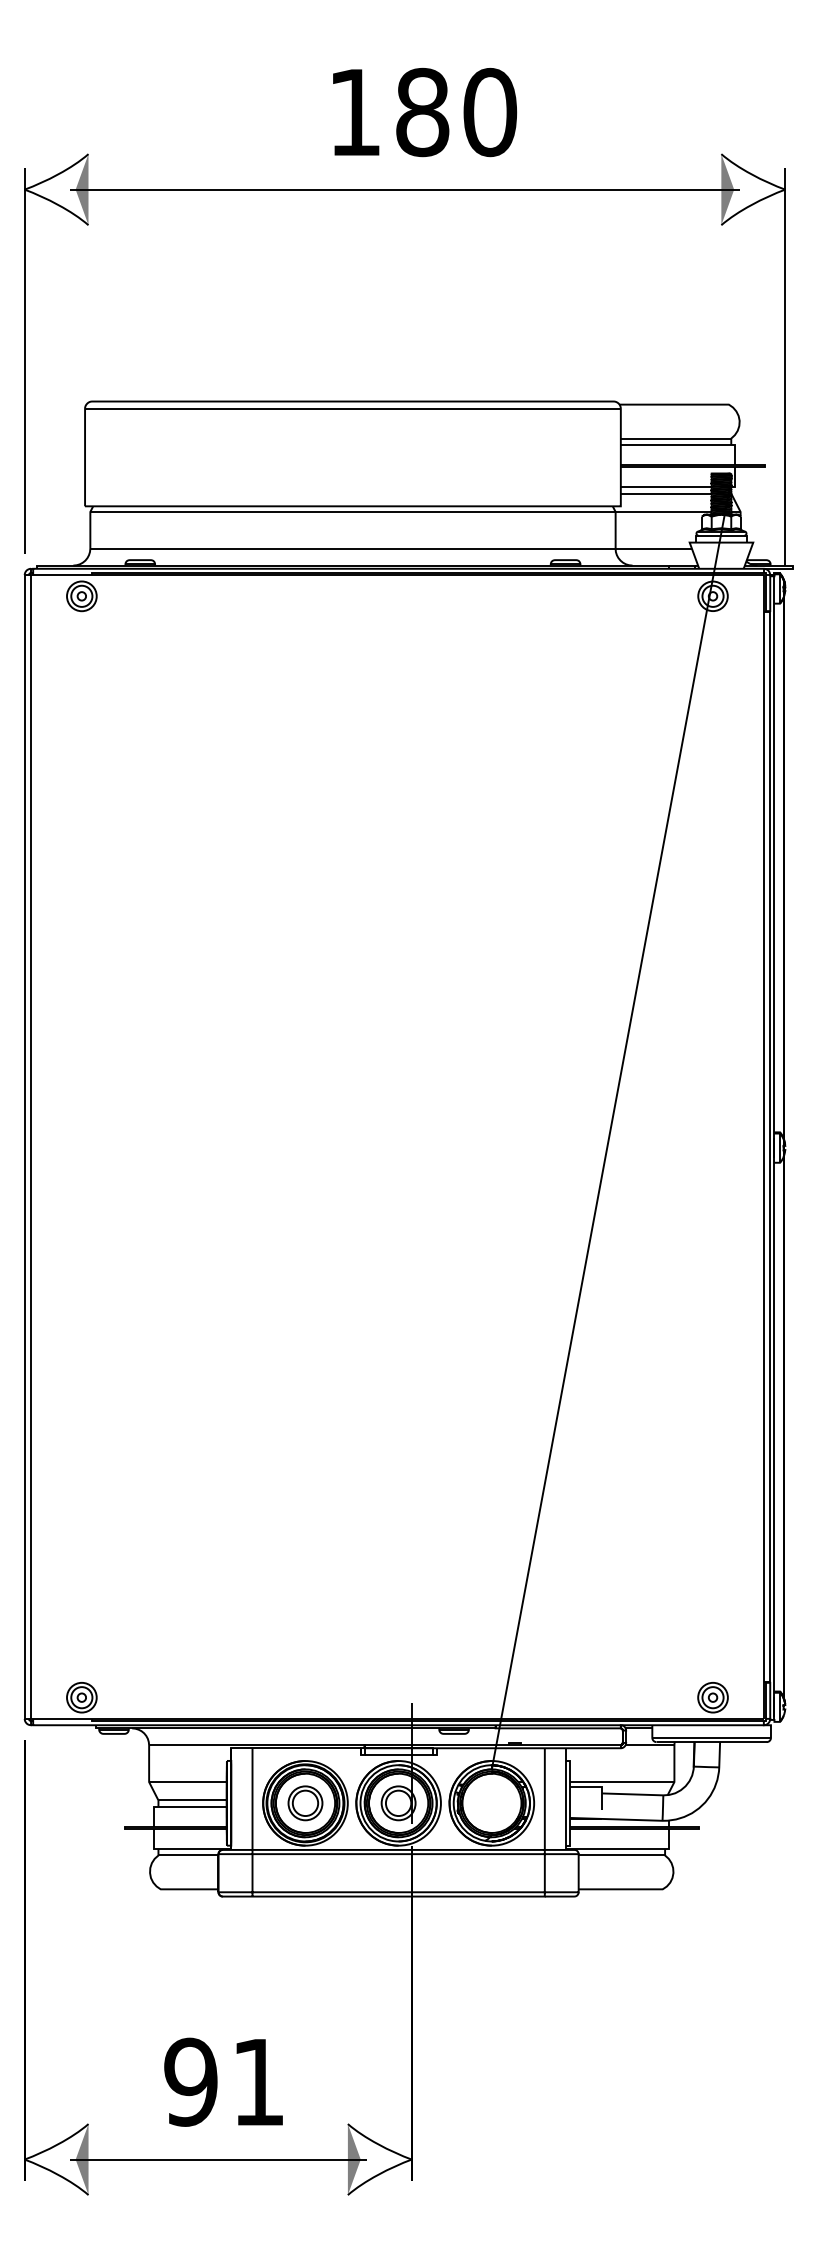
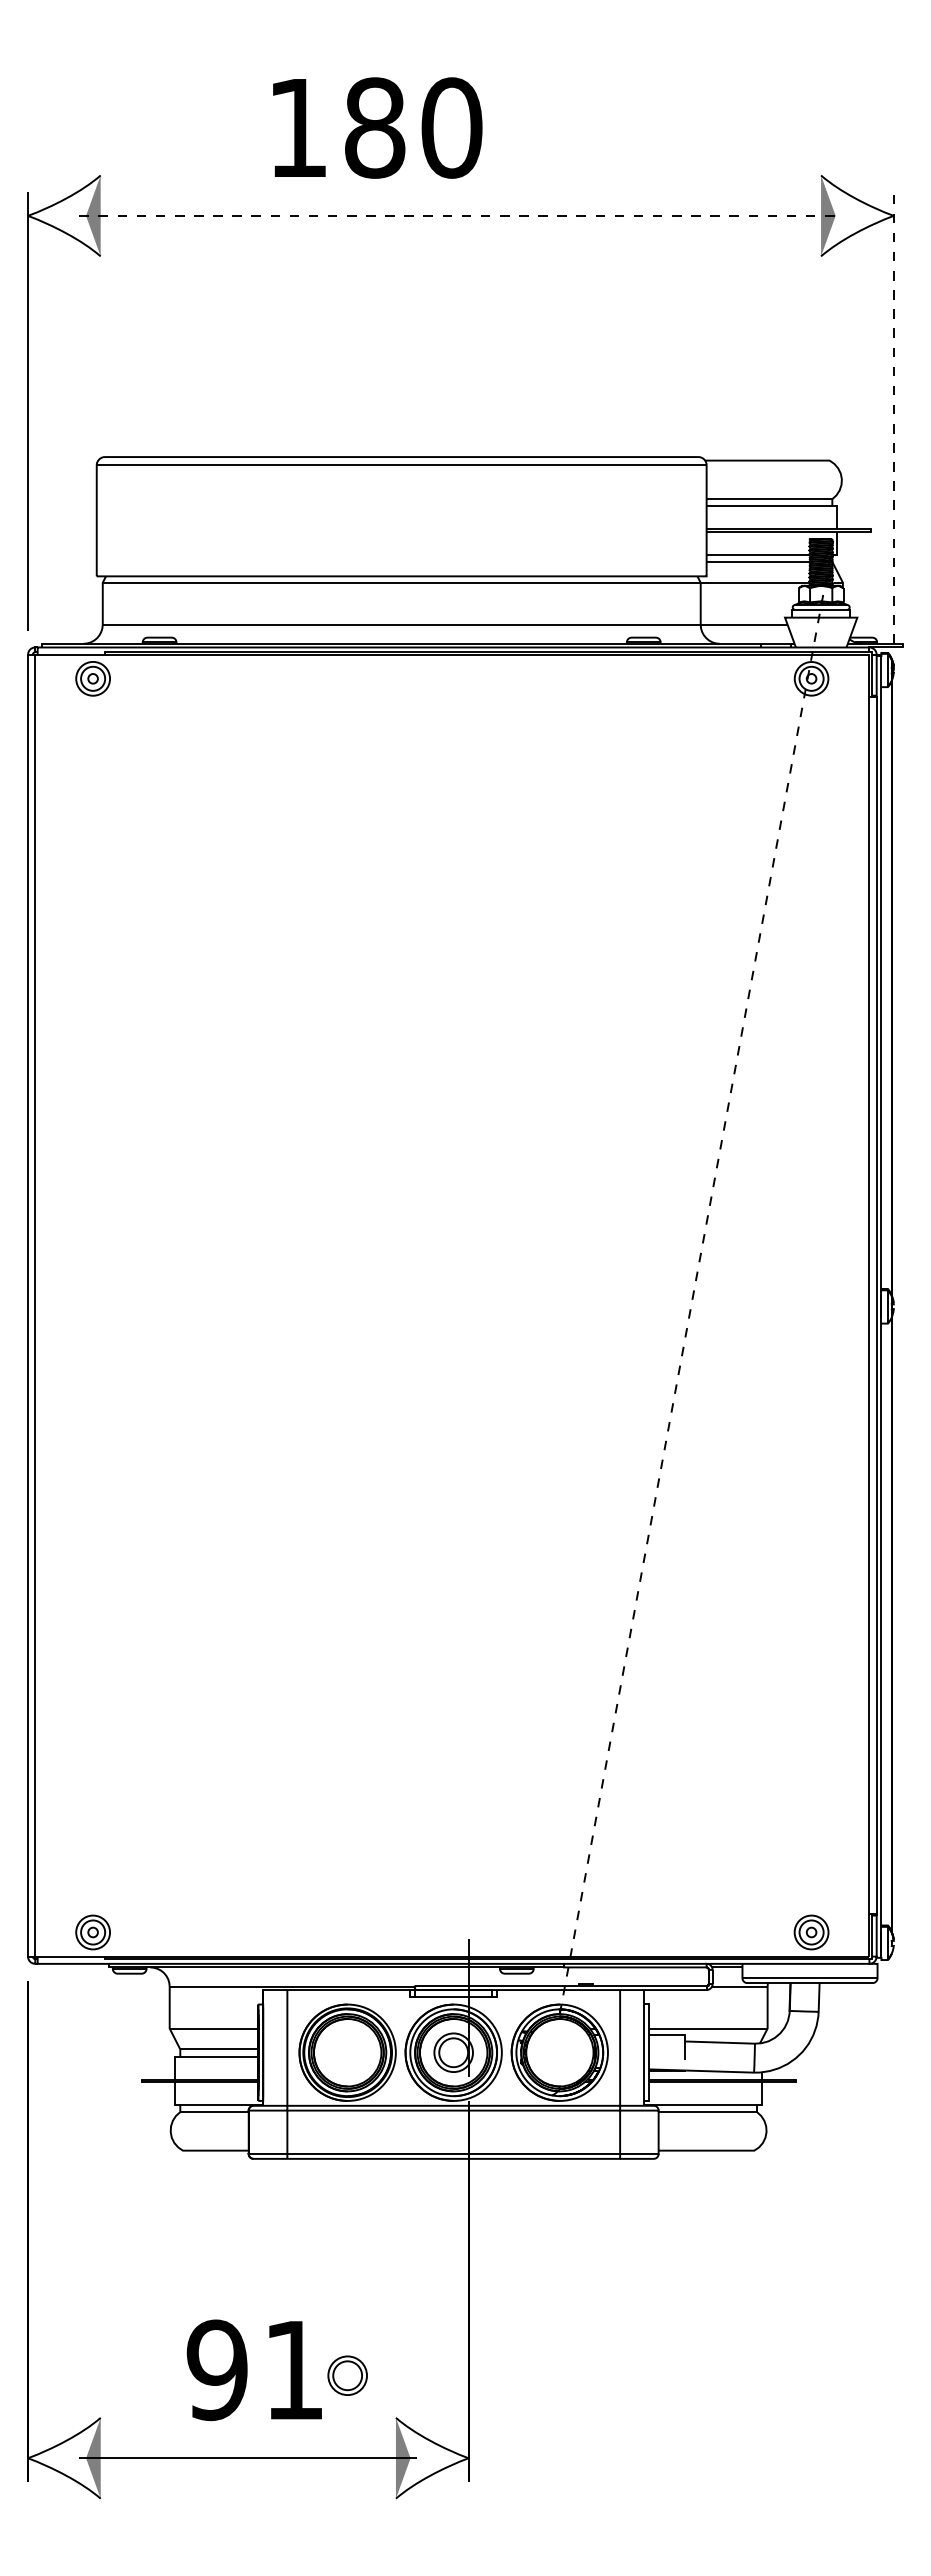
text: (424, 112) -> (377, 127), moved
line: (404, 189) -> (460, 215), solid -> dashed
line: (784, 366) -> (893, 417), solid -> dashed
line: (611, 1121) -> (696, 1276), solid -> dashed
part: (305, 1803) -> (347, 2375), moved

